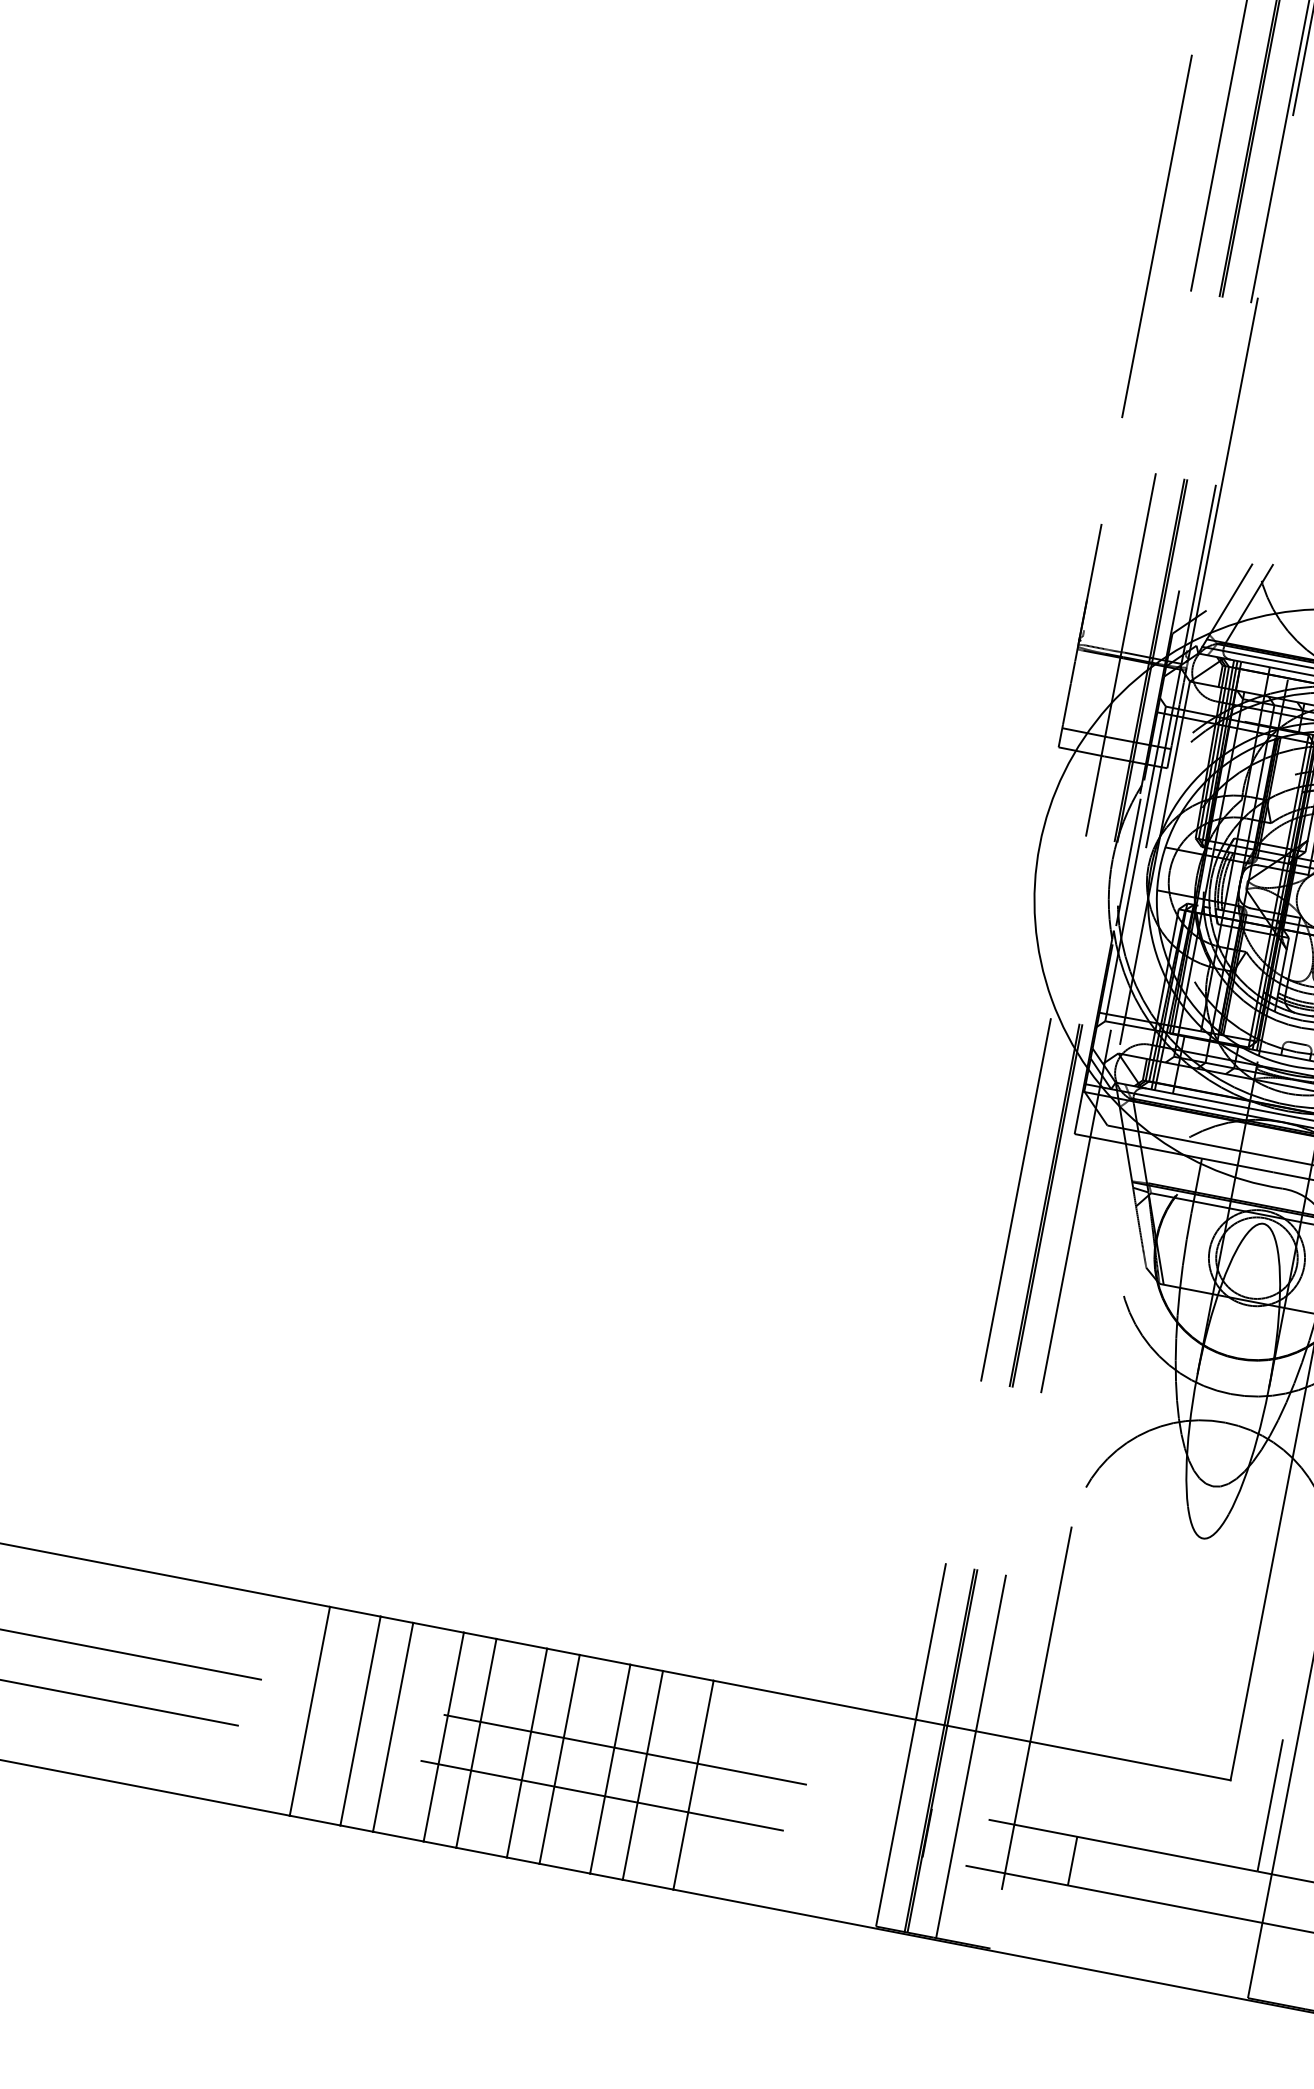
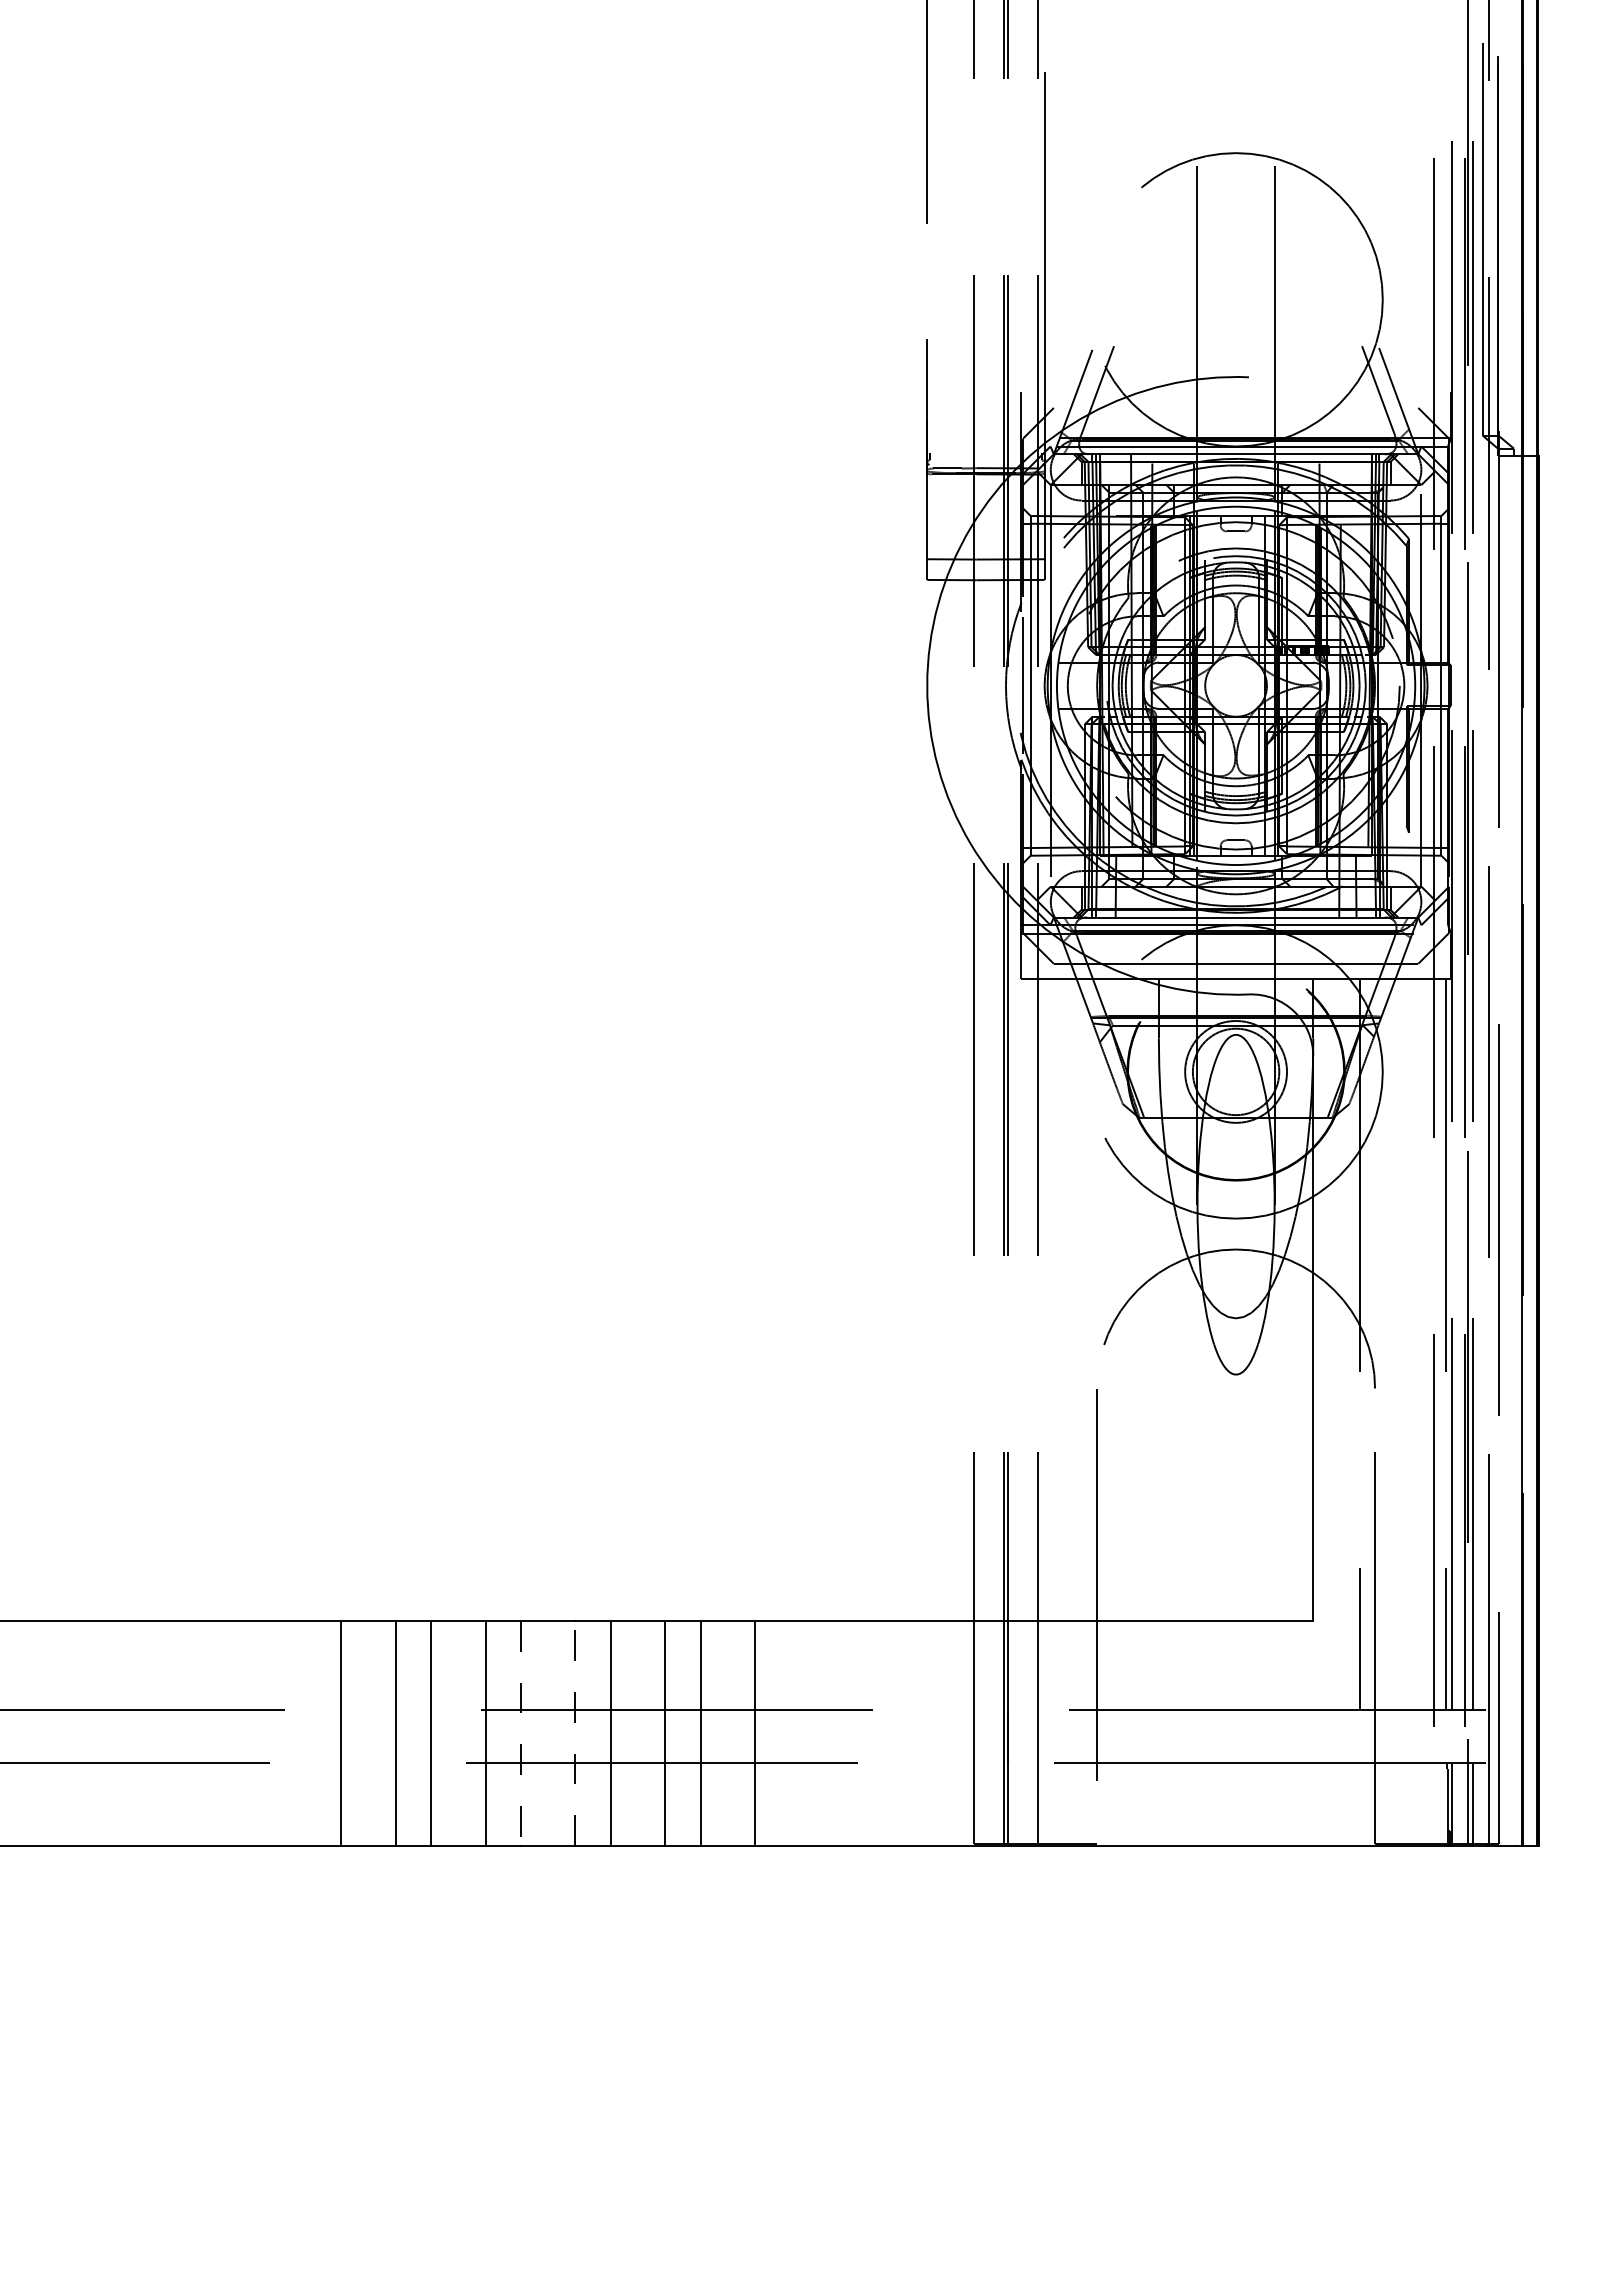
line: (476, 1743) -> (520, 1733), solid -> dashed
line: (527, 1753) -> (575, 1733), solid -> dashed
line: (1073, 1861) -> (1165, 1736), removed

